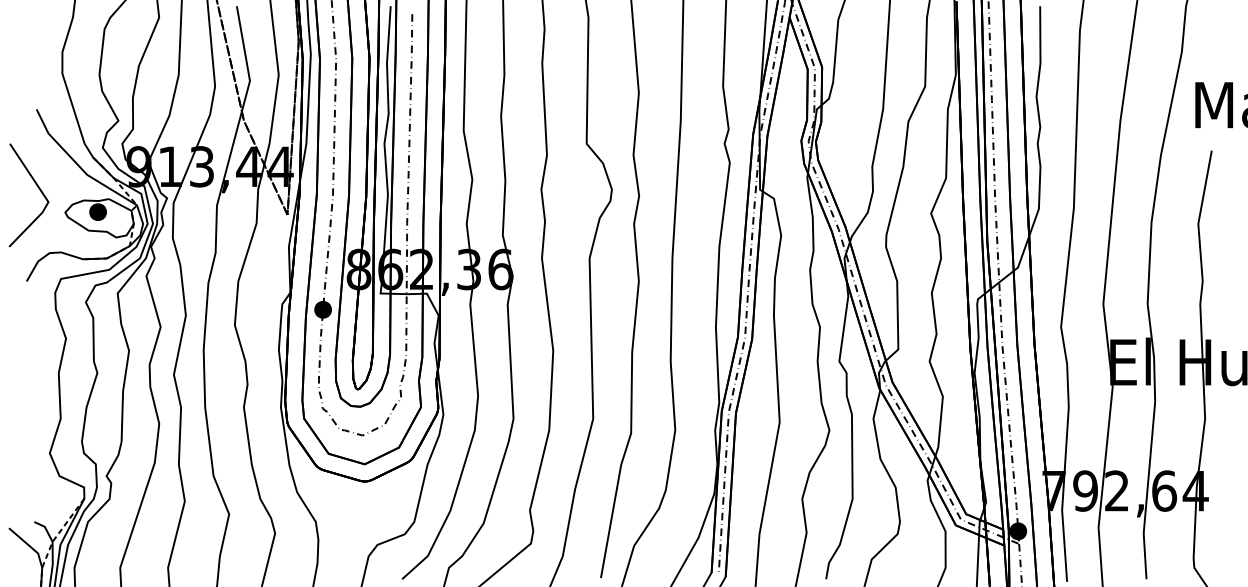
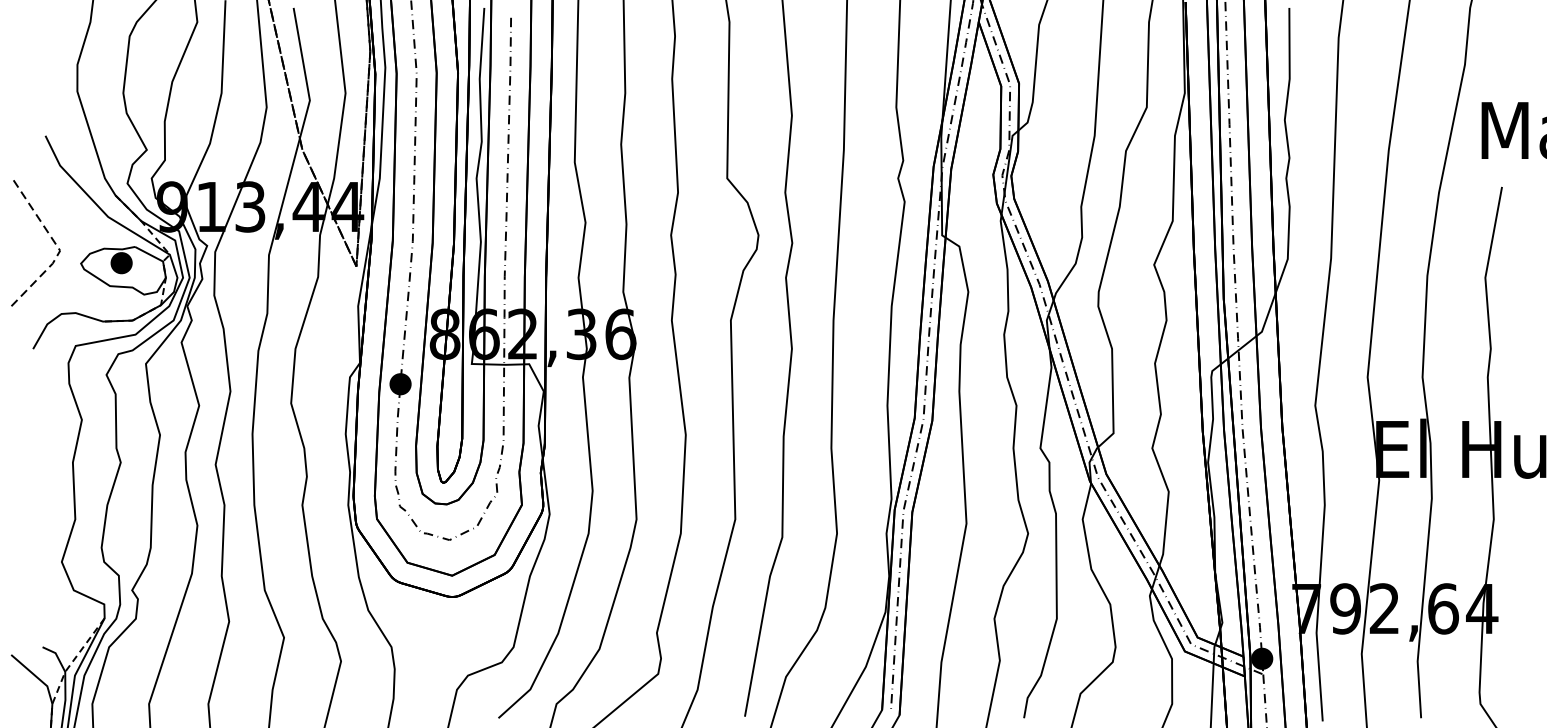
line: (46, 198) -> (57, 246), solid -> dashed

